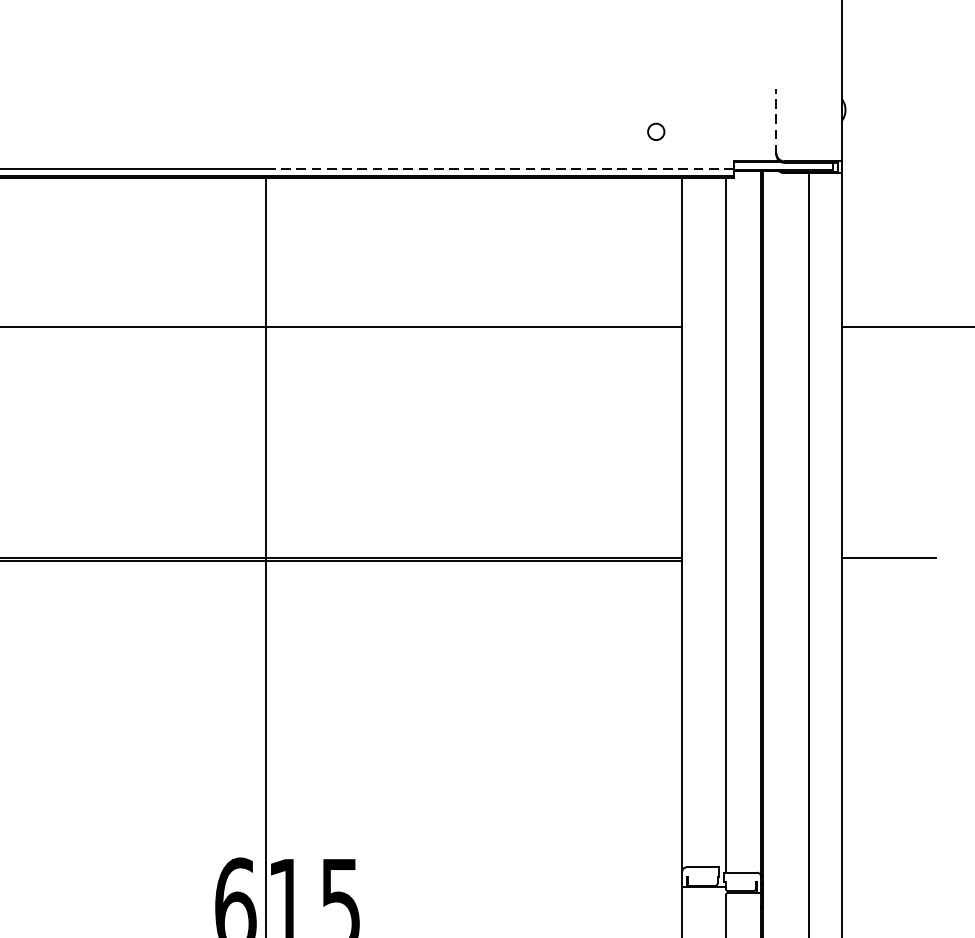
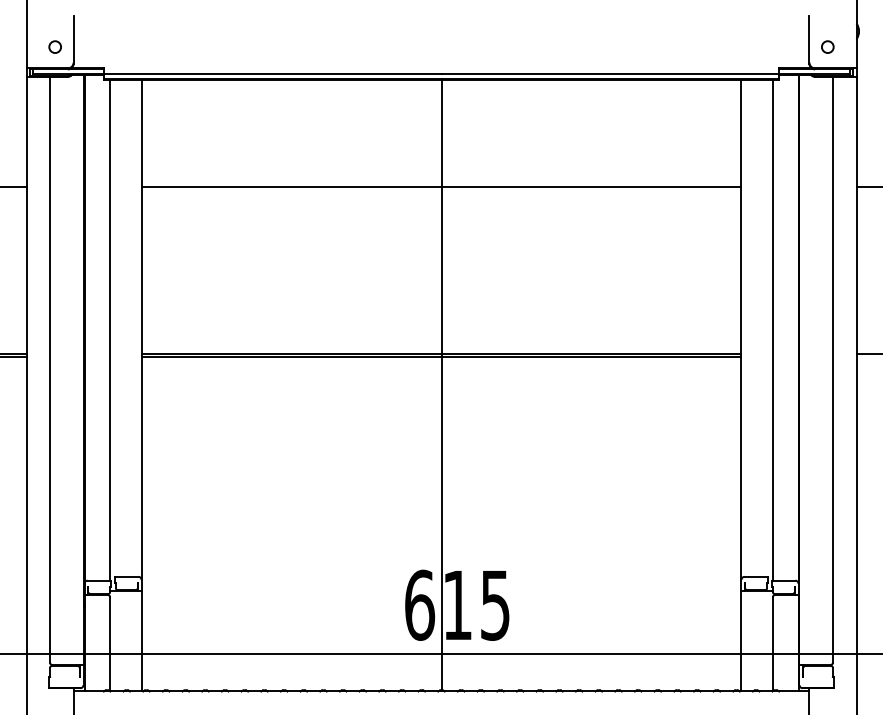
line: (776, 121) -> (809, 39), dashed -> solid
circle: (655, 131) -> (827, 46), moved
line: (500, 168) -> (610, 73), dashed -> solid

